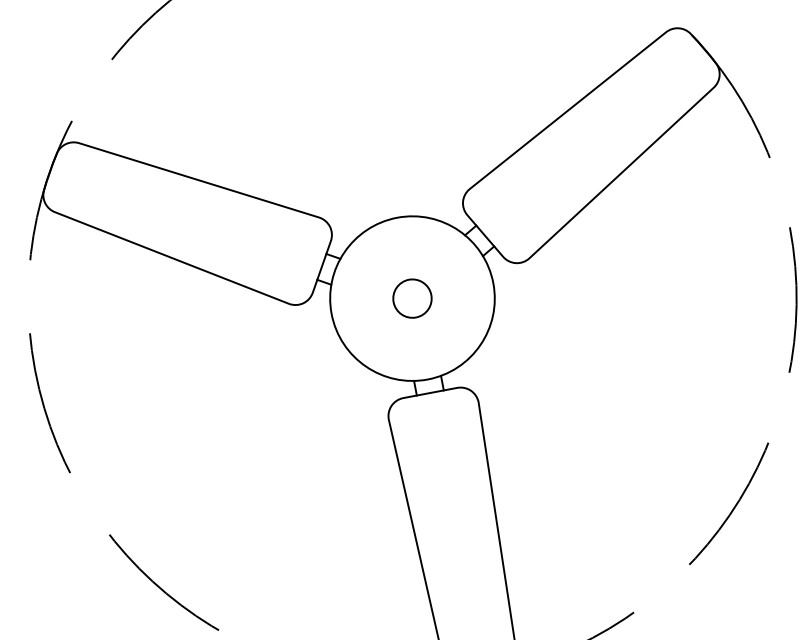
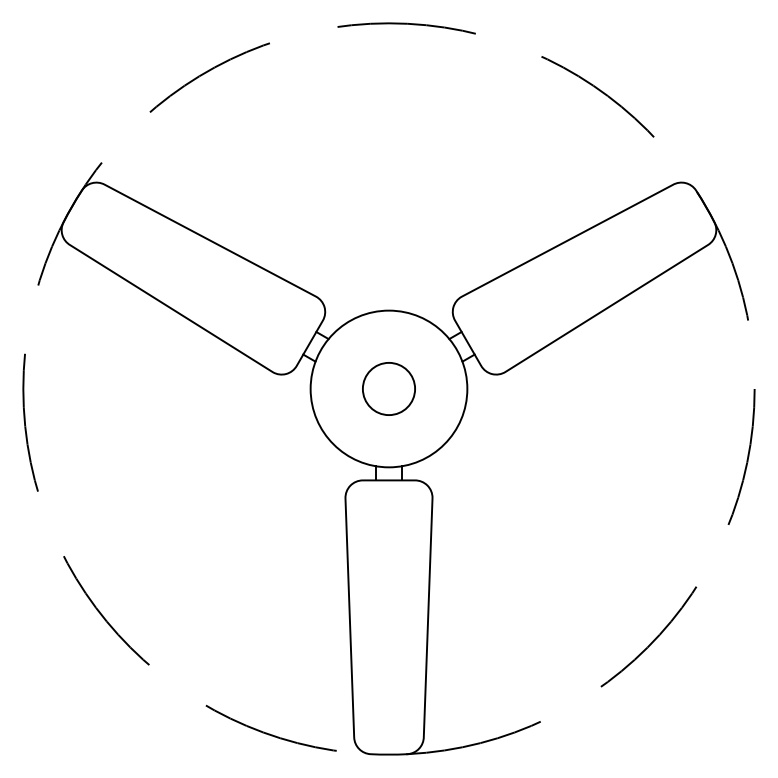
circle: (411, 298) -> (388, 388), size x1.43

